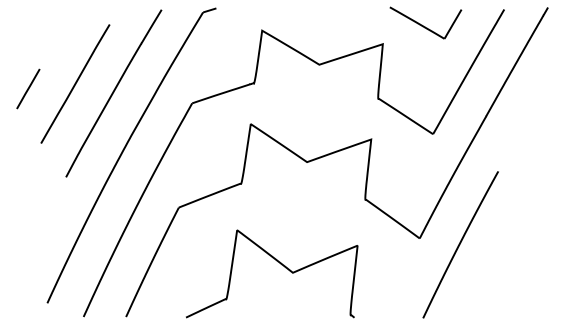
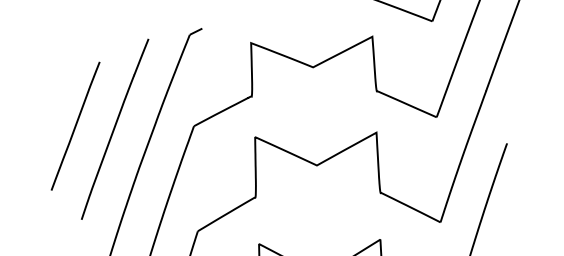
line: (28, 88) -> (30, 138), removed

